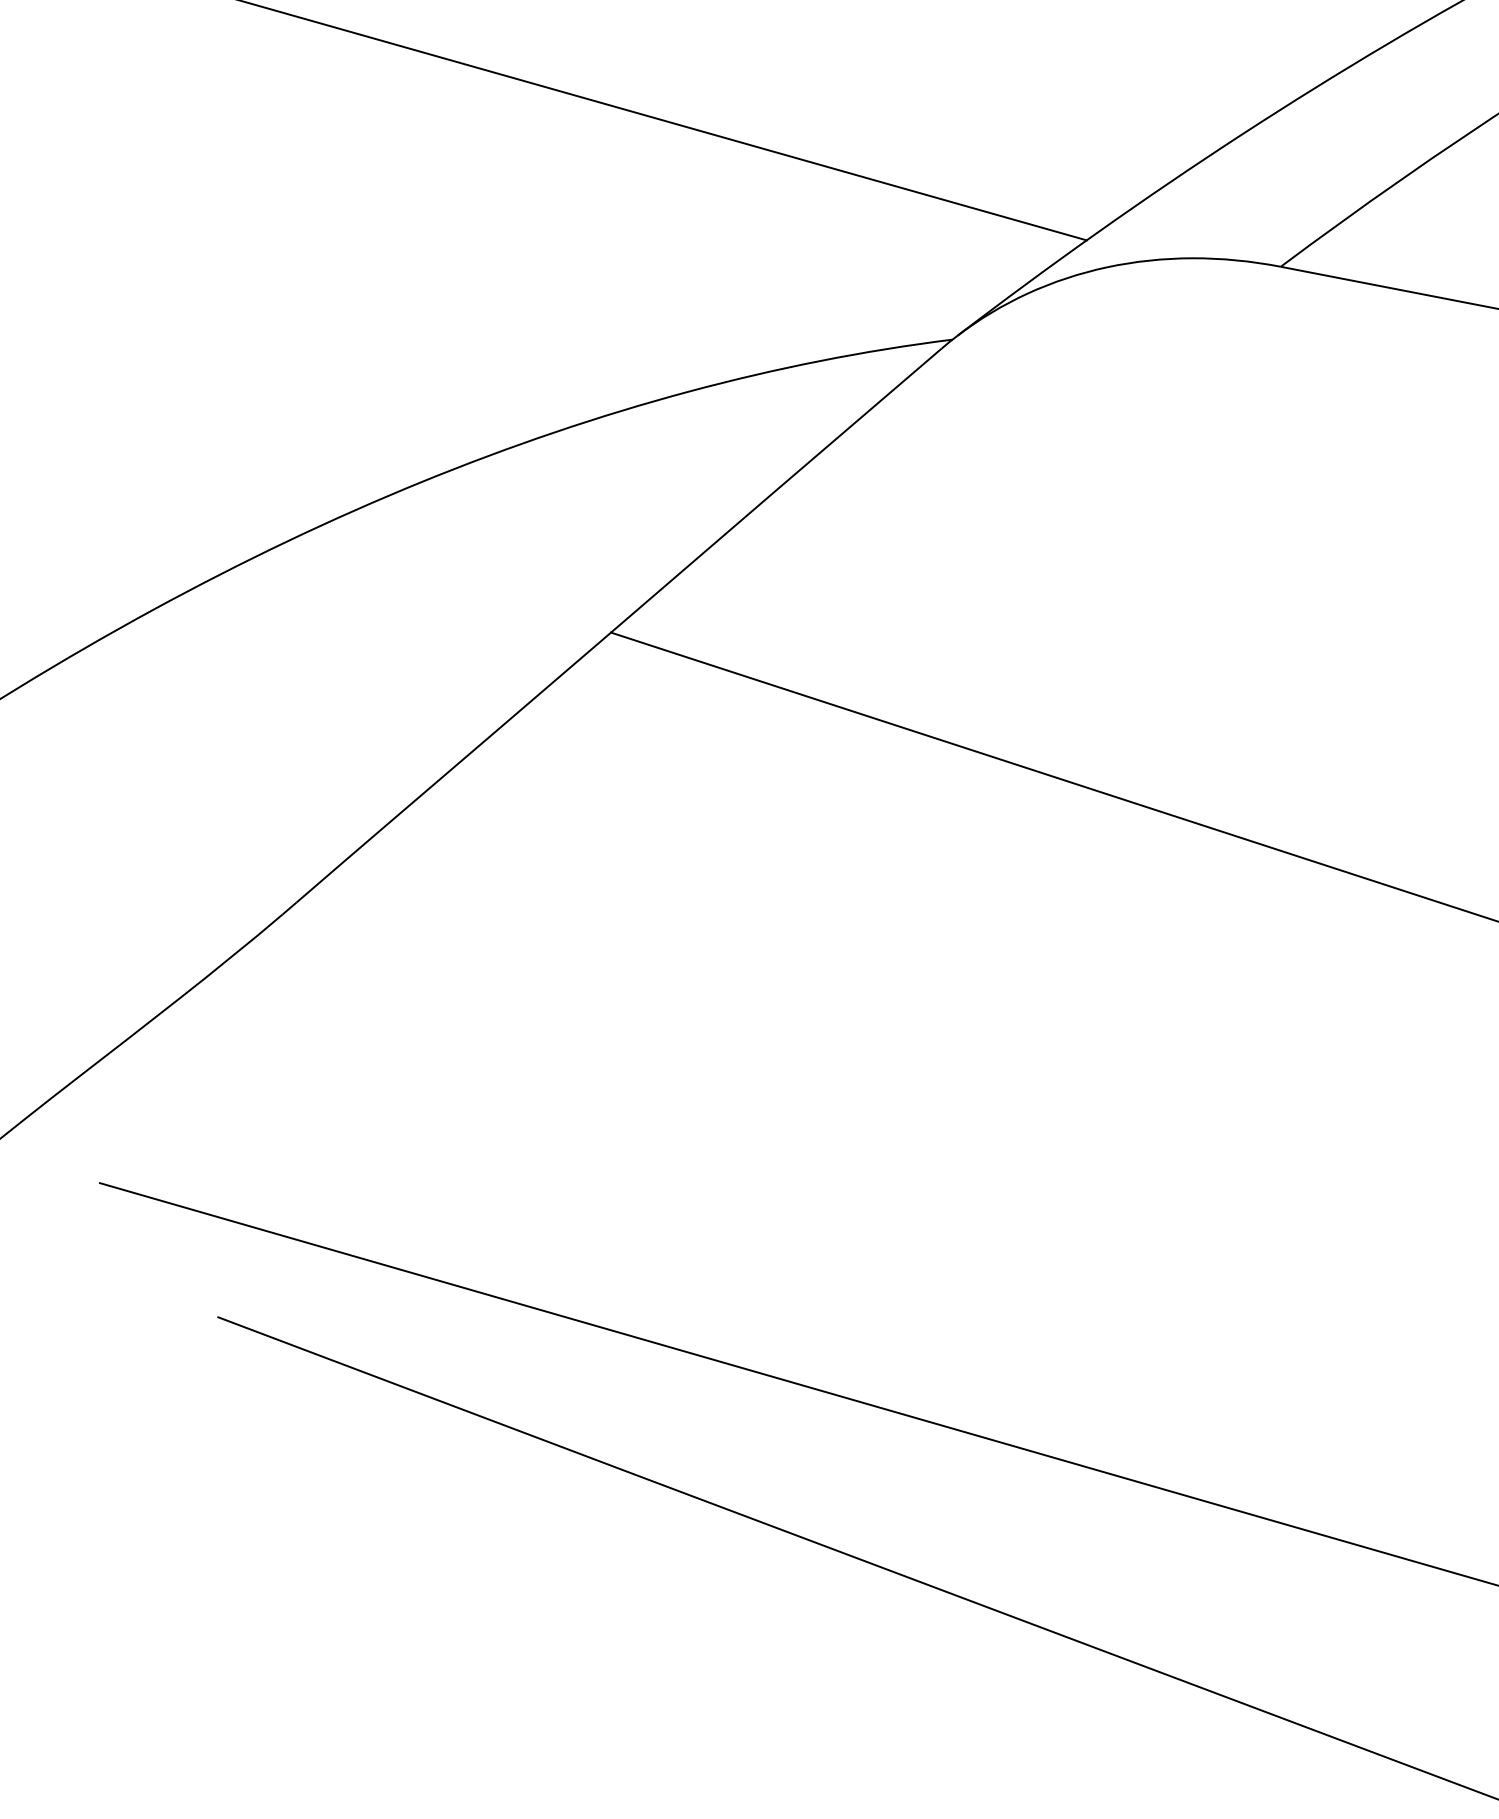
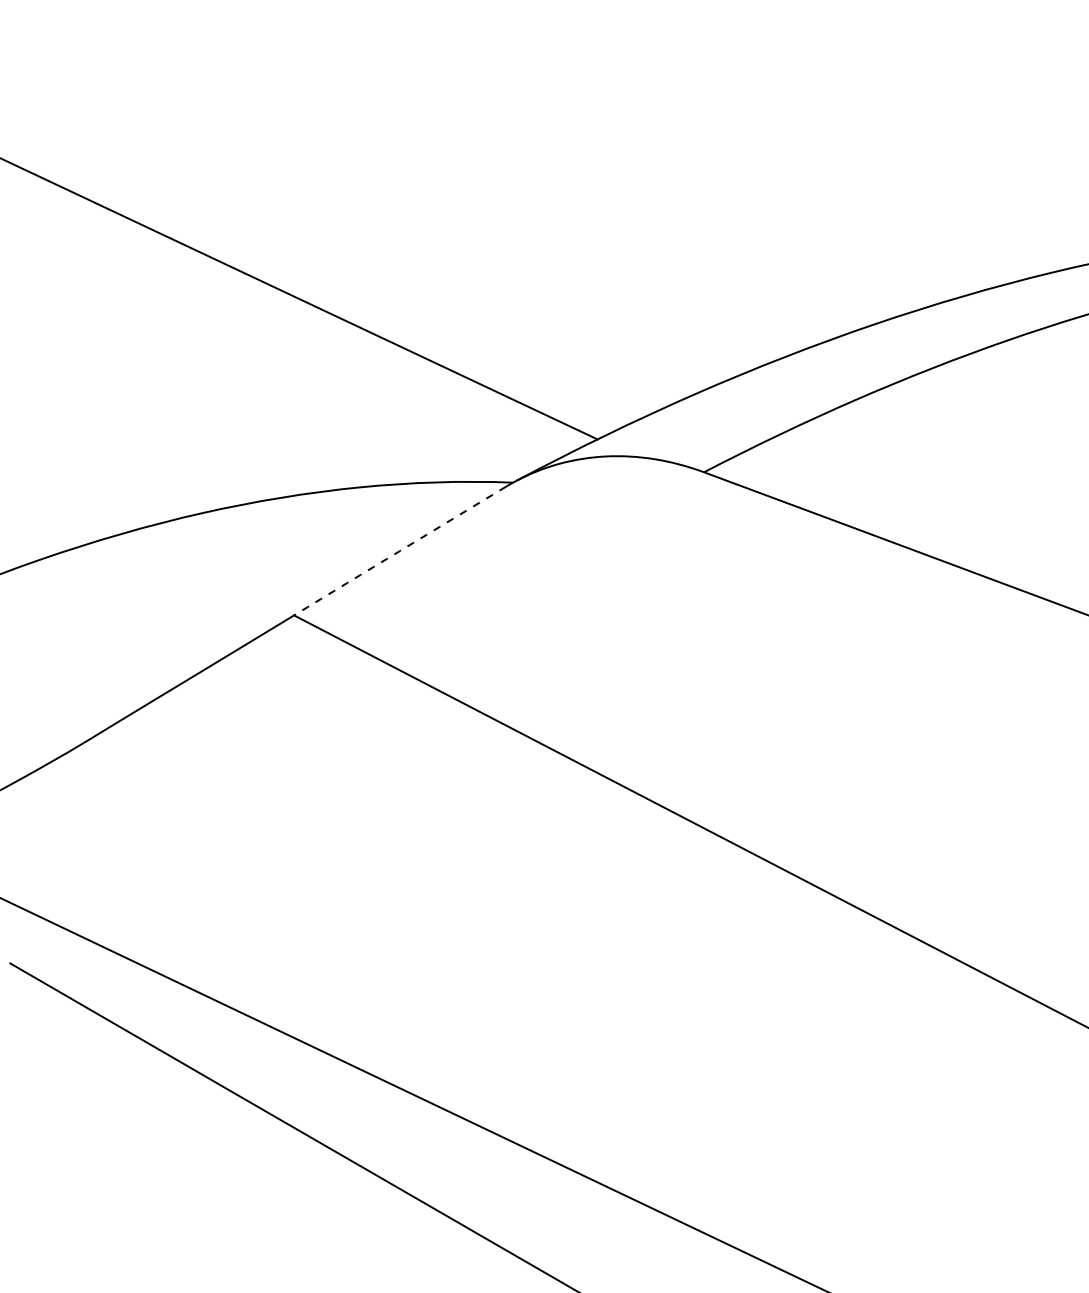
arc: (776, 489) -> (400, 550), solid -> dashed

